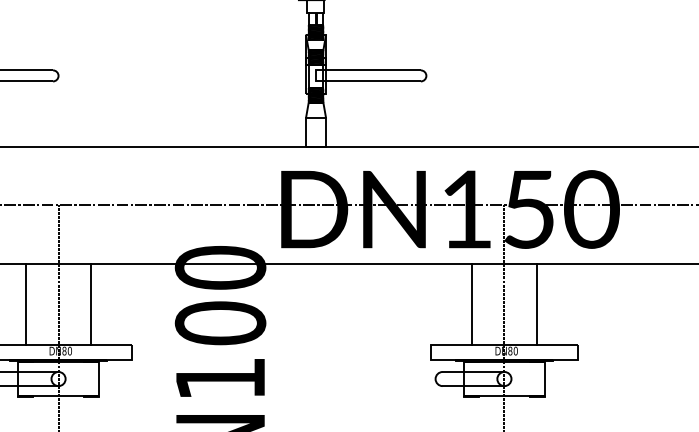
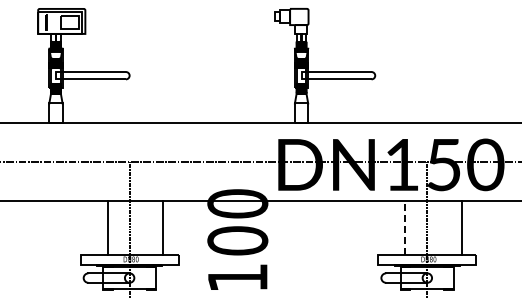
line: (471, 303) -> (405, 227), solid -> dashed
line: (91, 304) -> (162, 228), moved
line: (537, 304) -> (462, 228), moved

